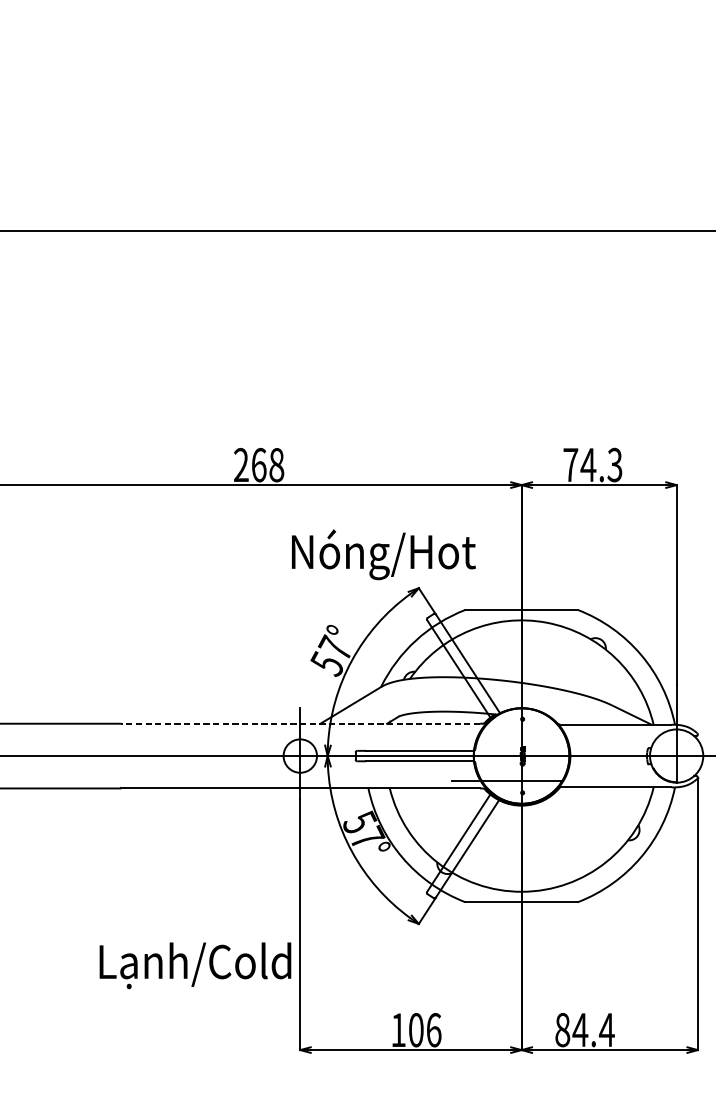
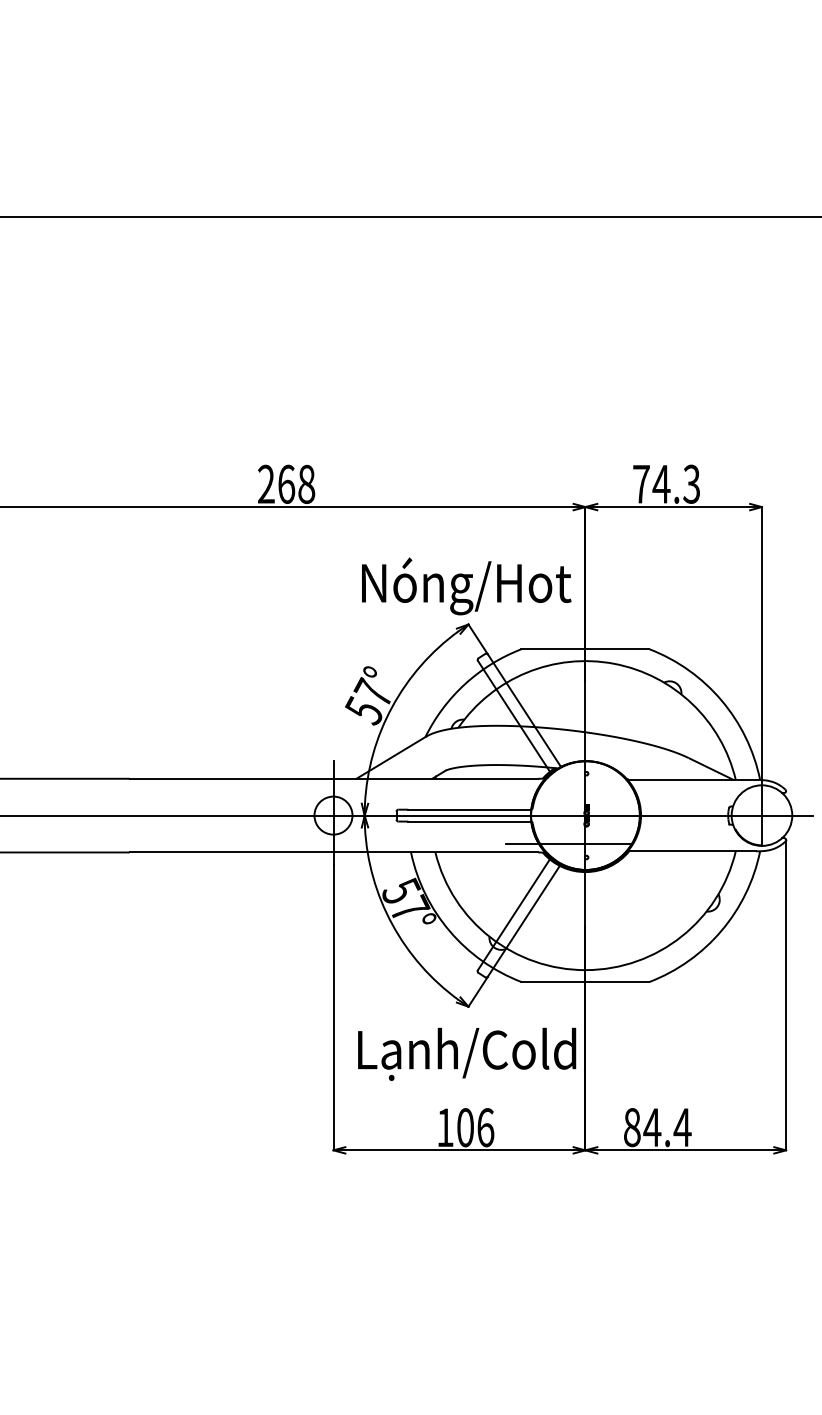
text: (383, 554) -> (466, 586), moved
line: (300, 723) -> (333, 778), dashed -> solid
text: (195, 965) -> (467, 1053), moved

